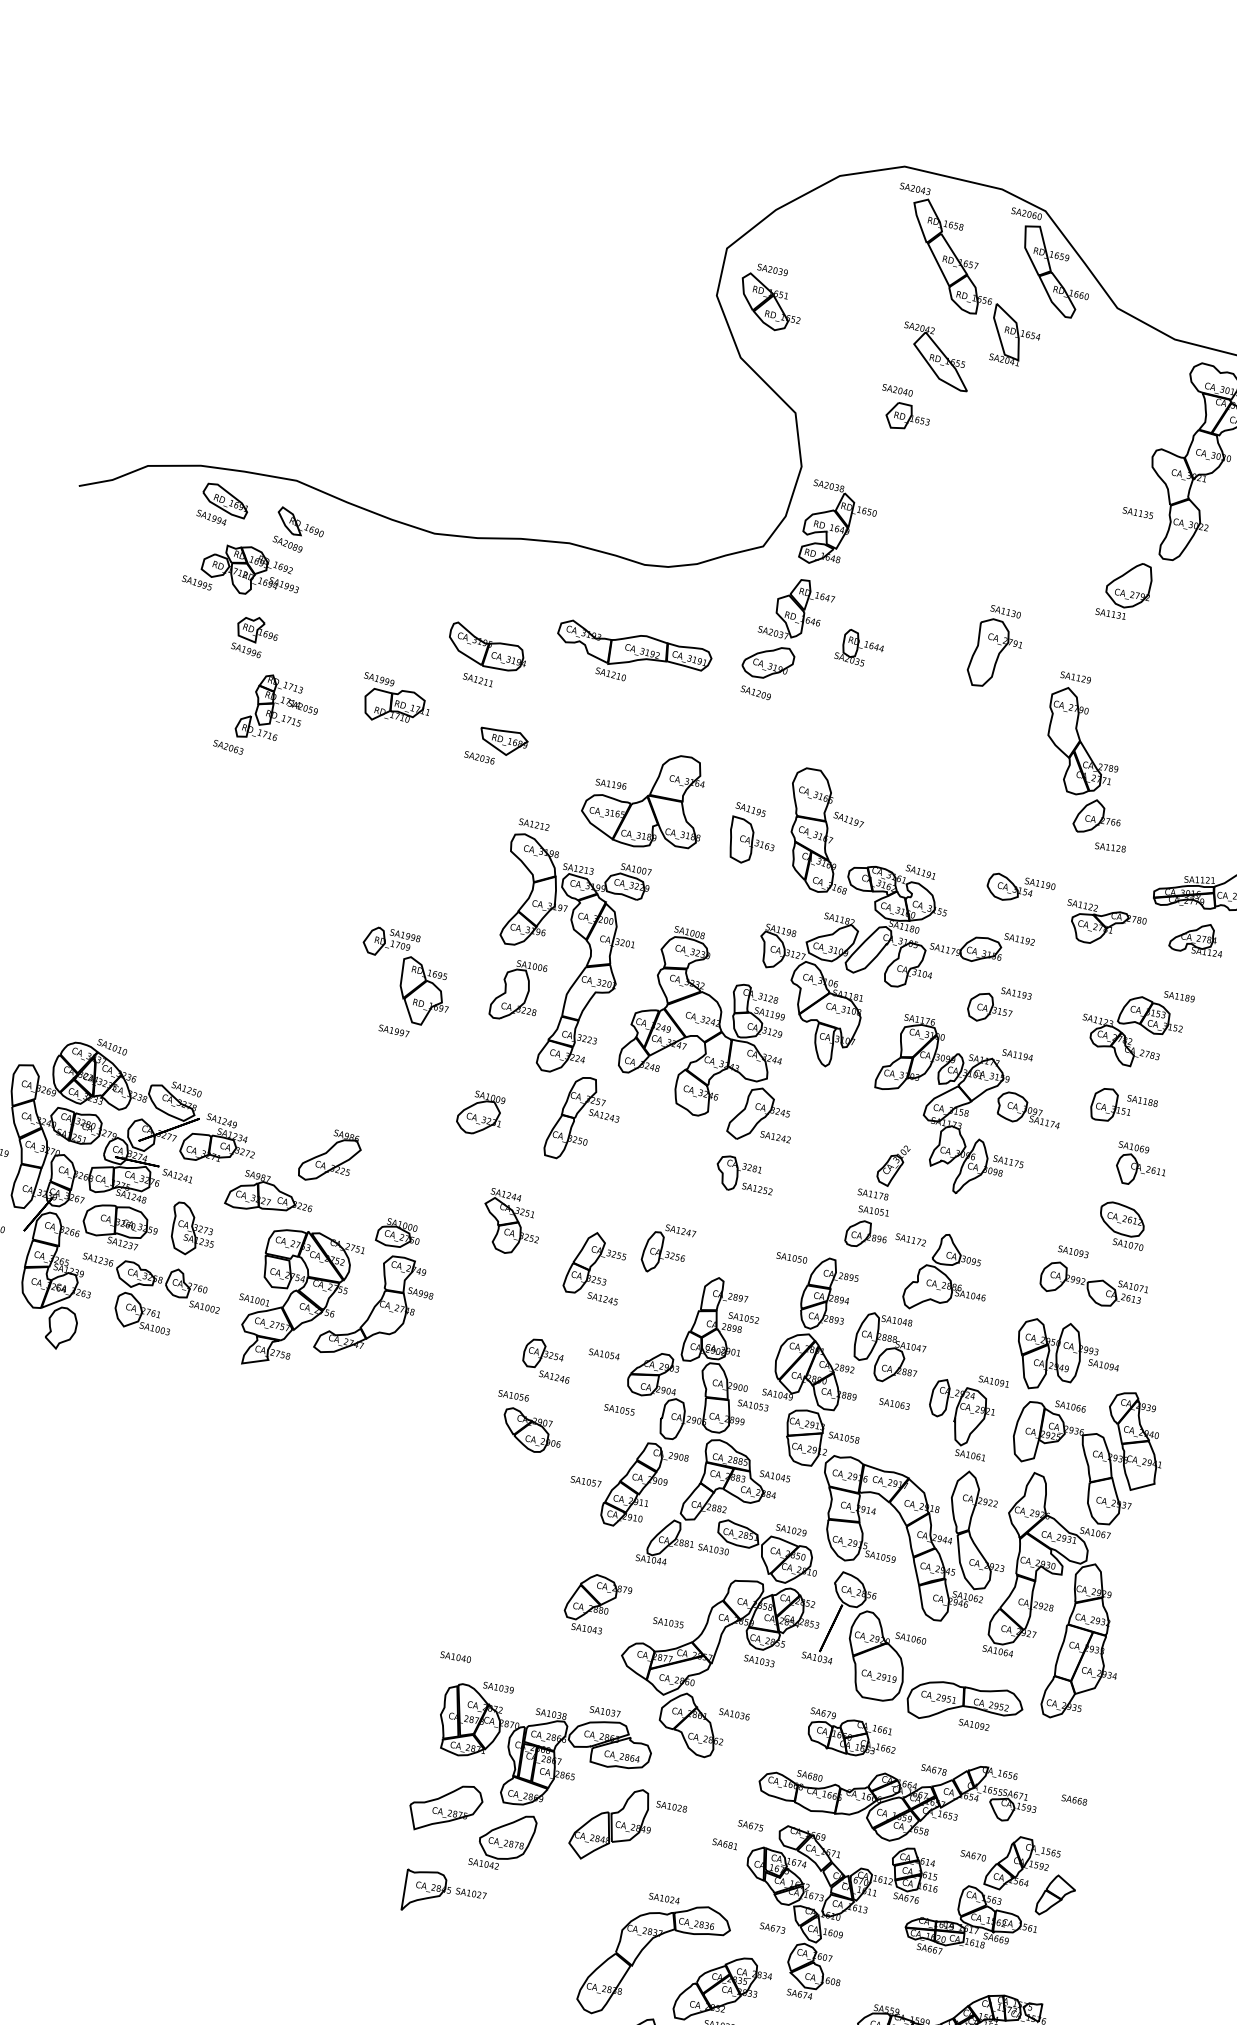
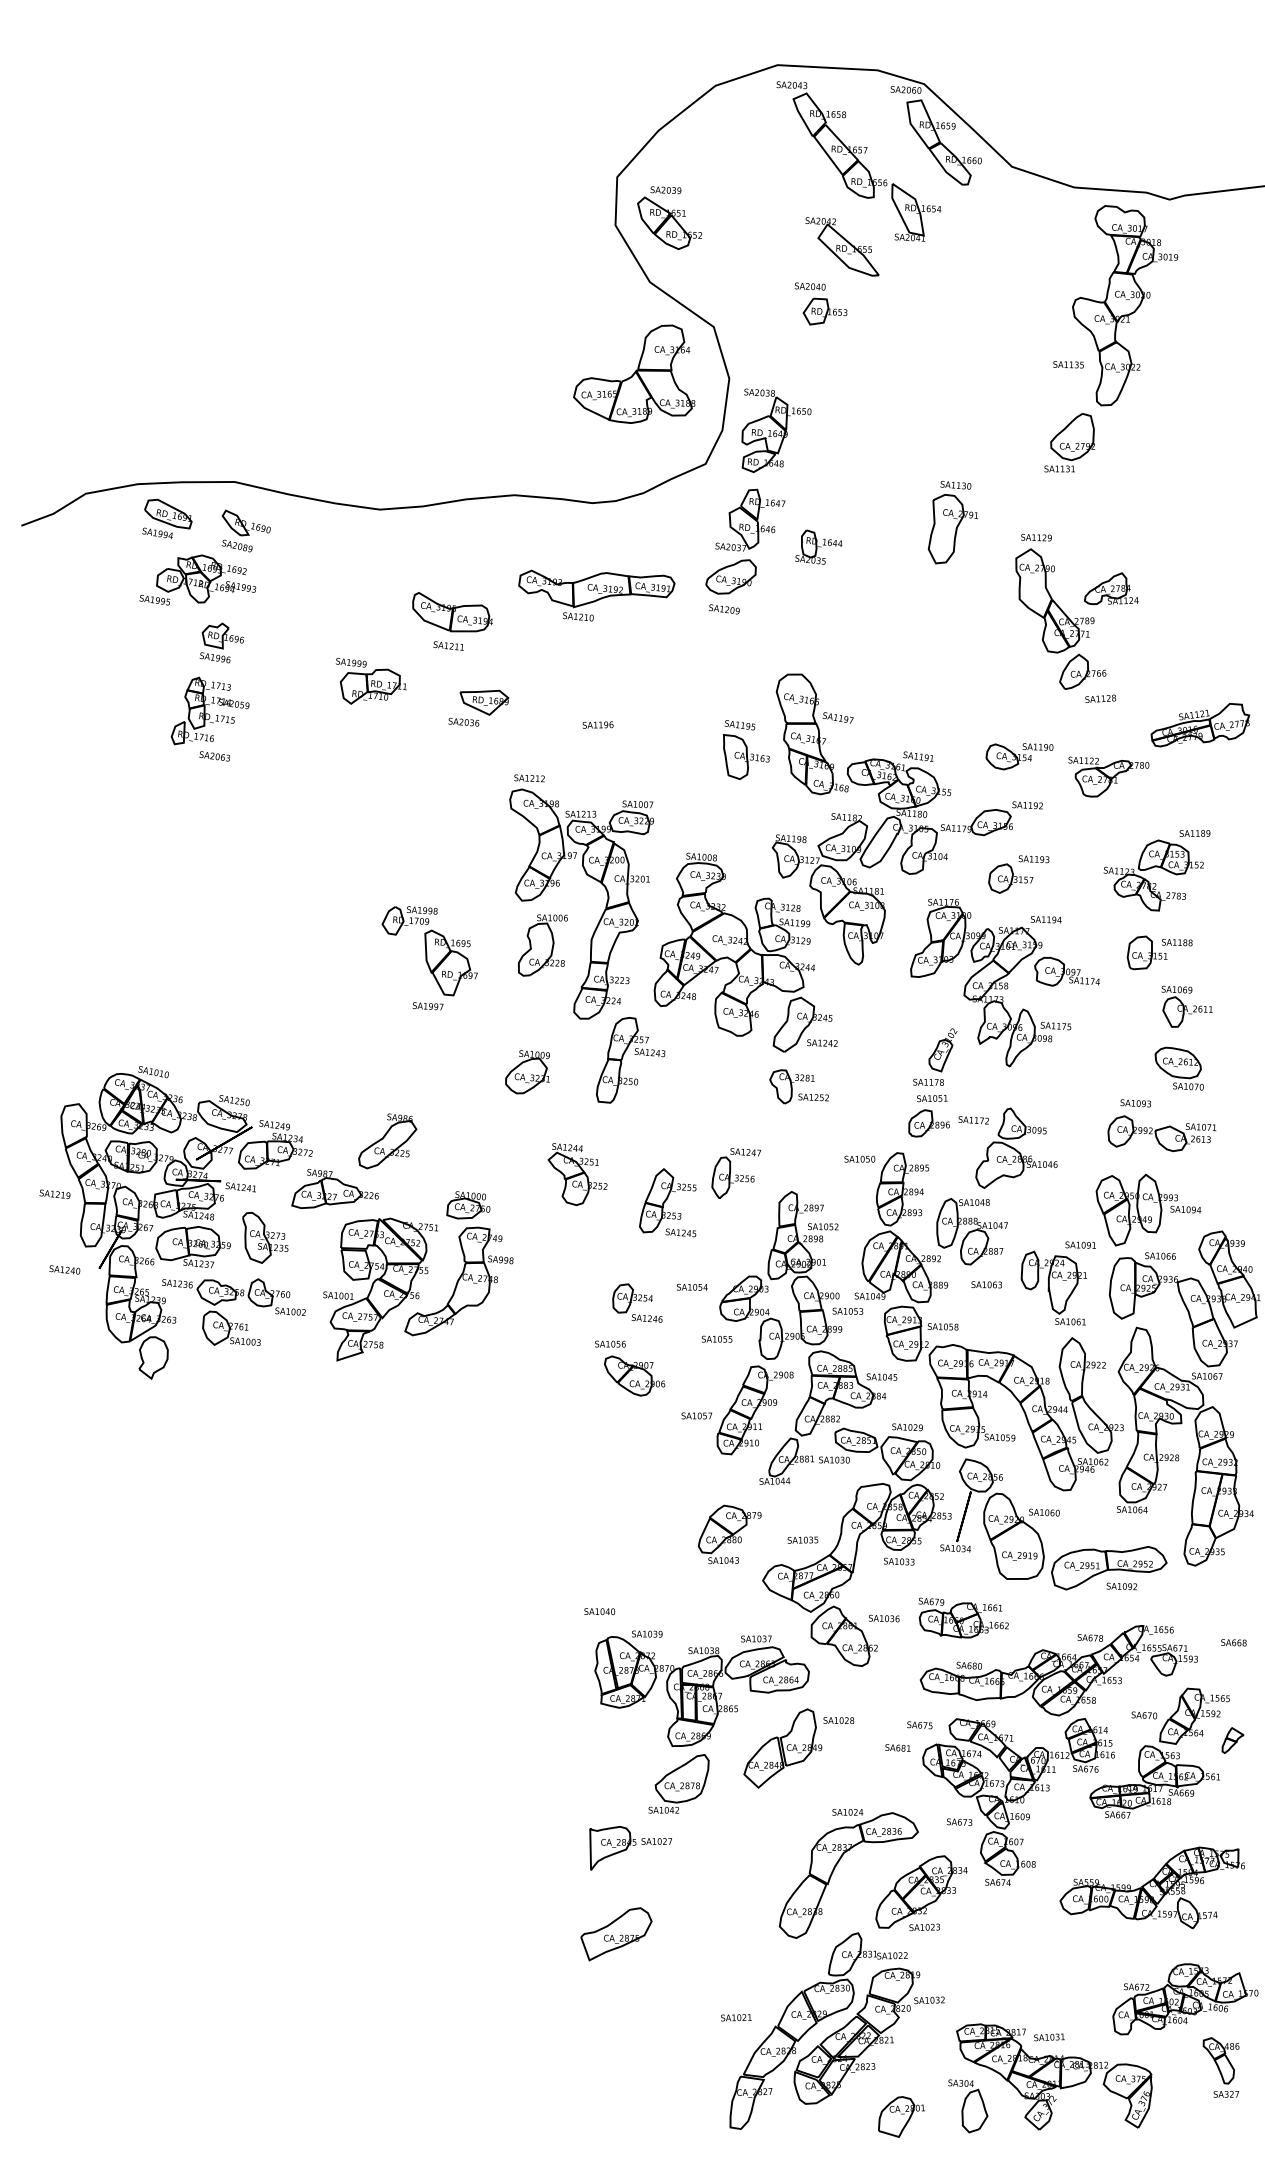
part: (277, 709) -> (209, 710), moved
part: (645, 798) -> (634, 373), moved
part: (1197, 938) -> (1111, 588), moved
part: (852, 1734) -> (963, 1617), moved
part: (445, 1808) -> (616, 1934), moved
part: (1055, 1896) -> (1232, 1740), size x0.6

